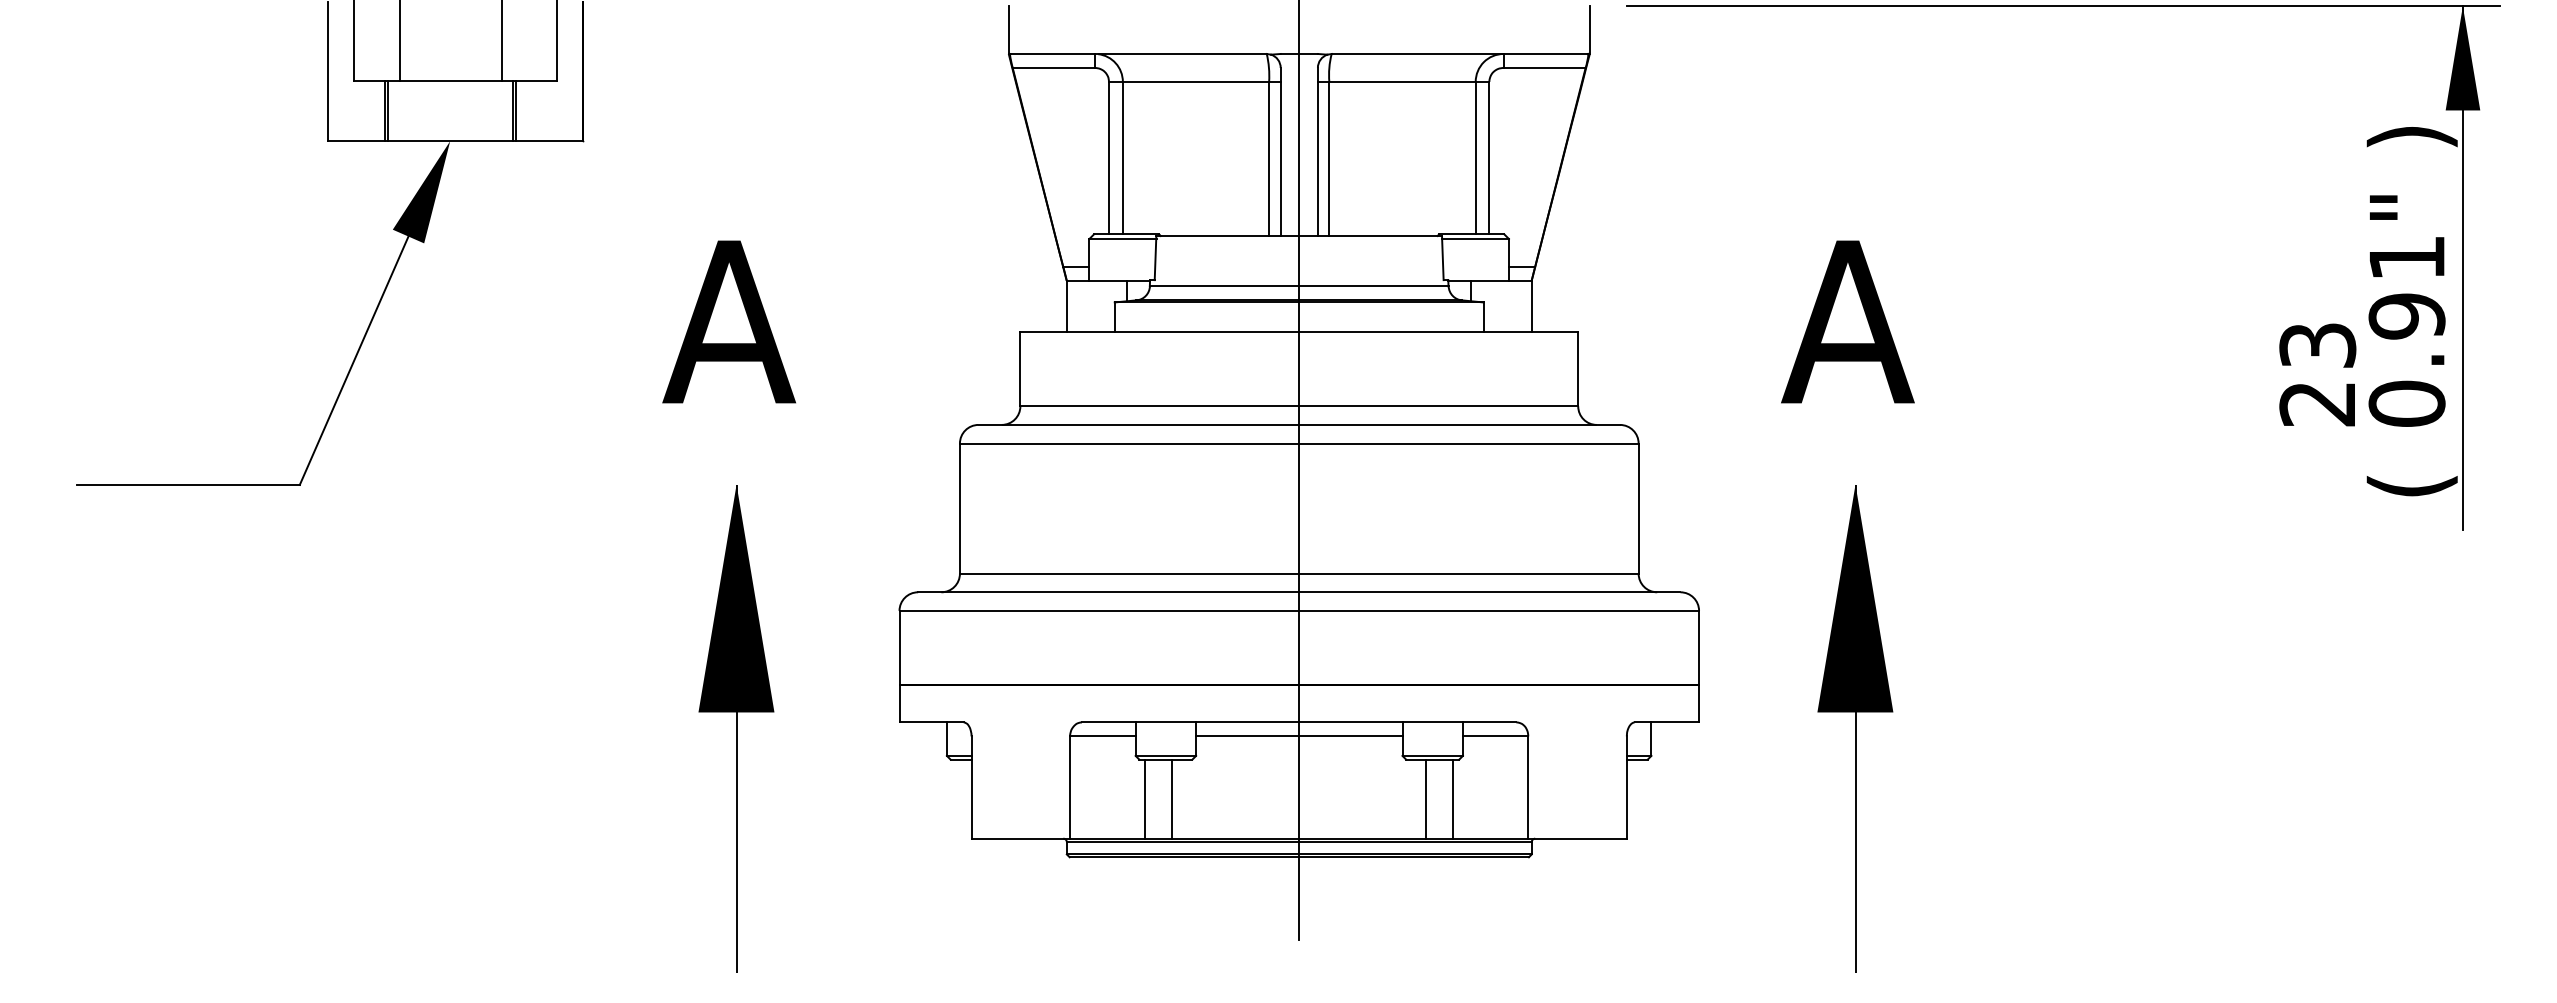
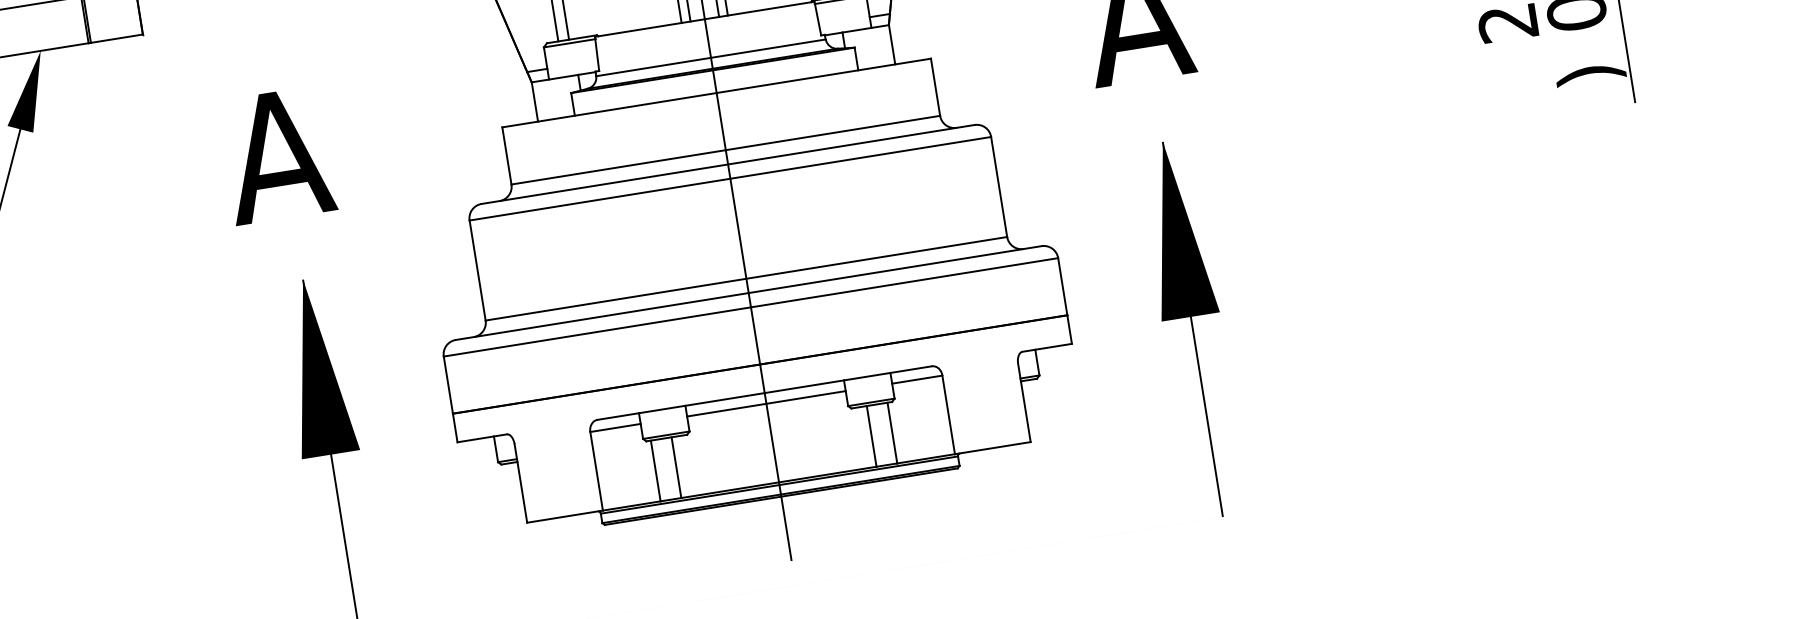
text: (2411, 486) -> (1590, 74), ( -> )

